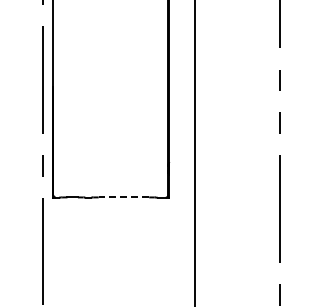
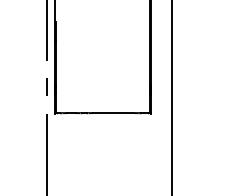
line: (123, 197) -> (113, 113), dashed -> solid

